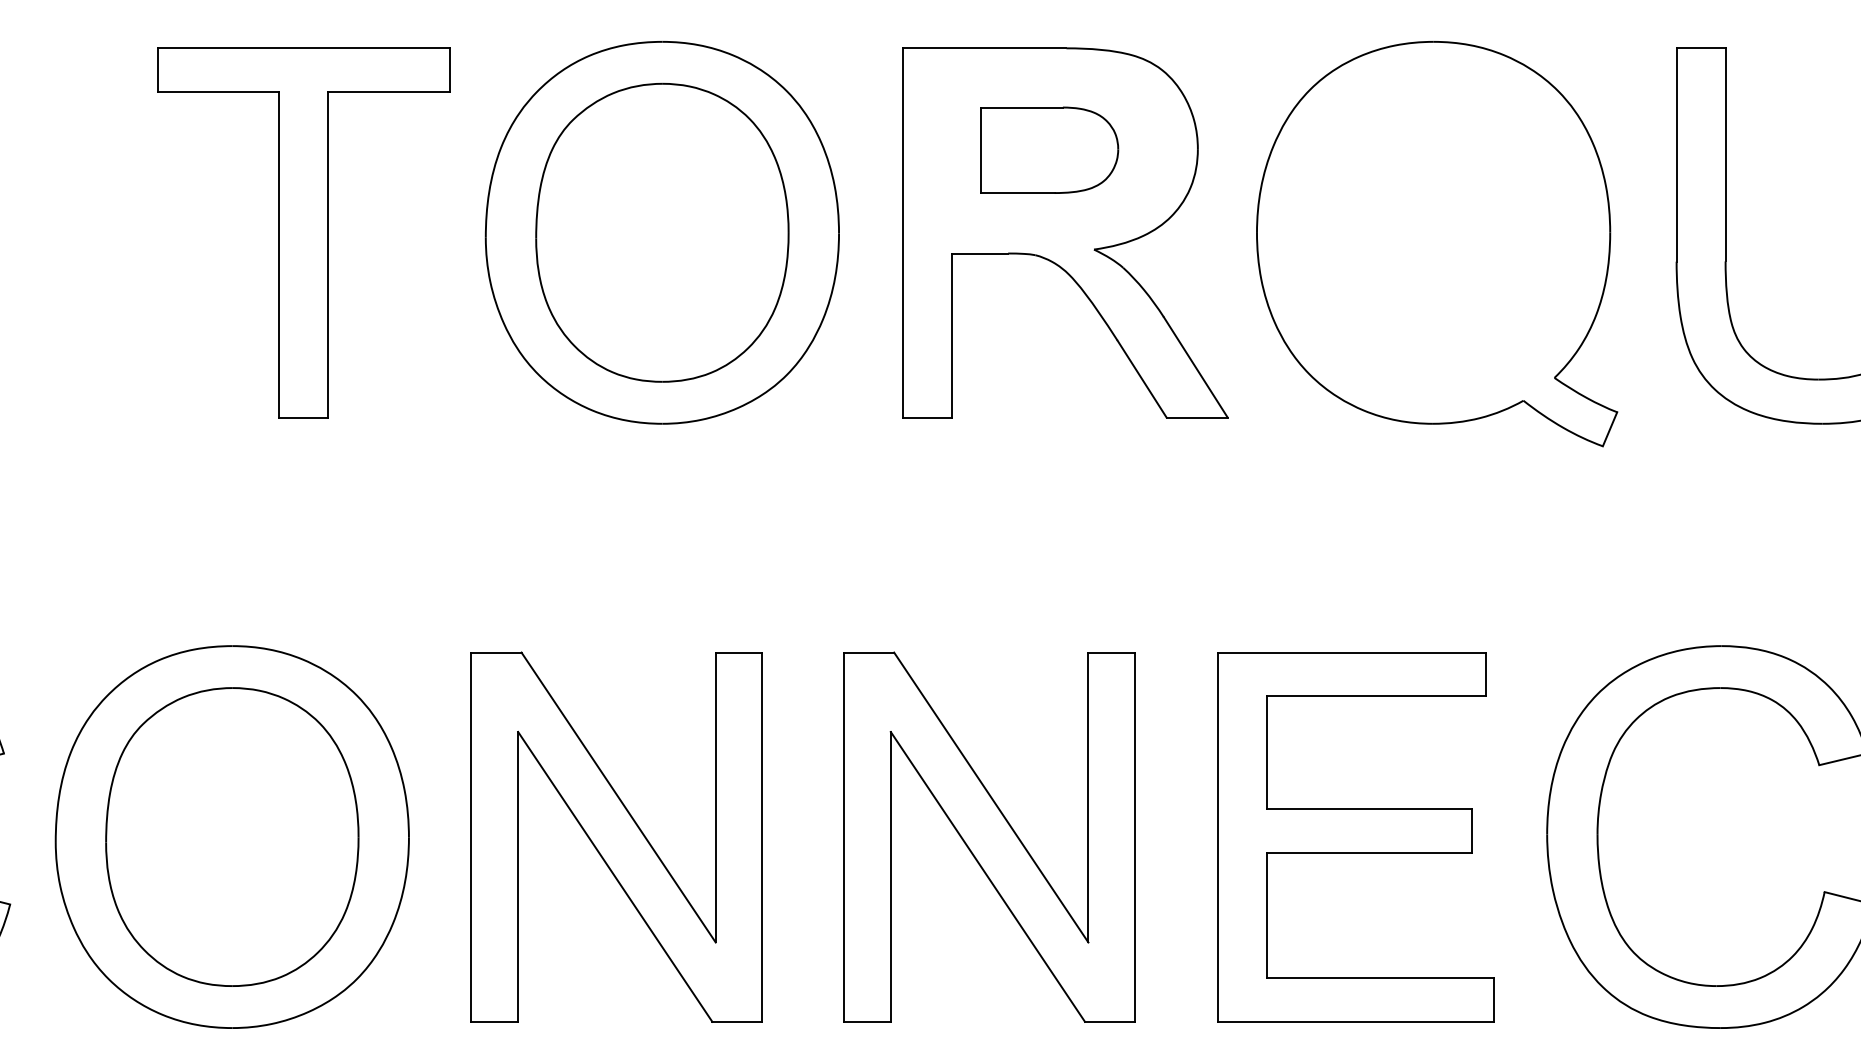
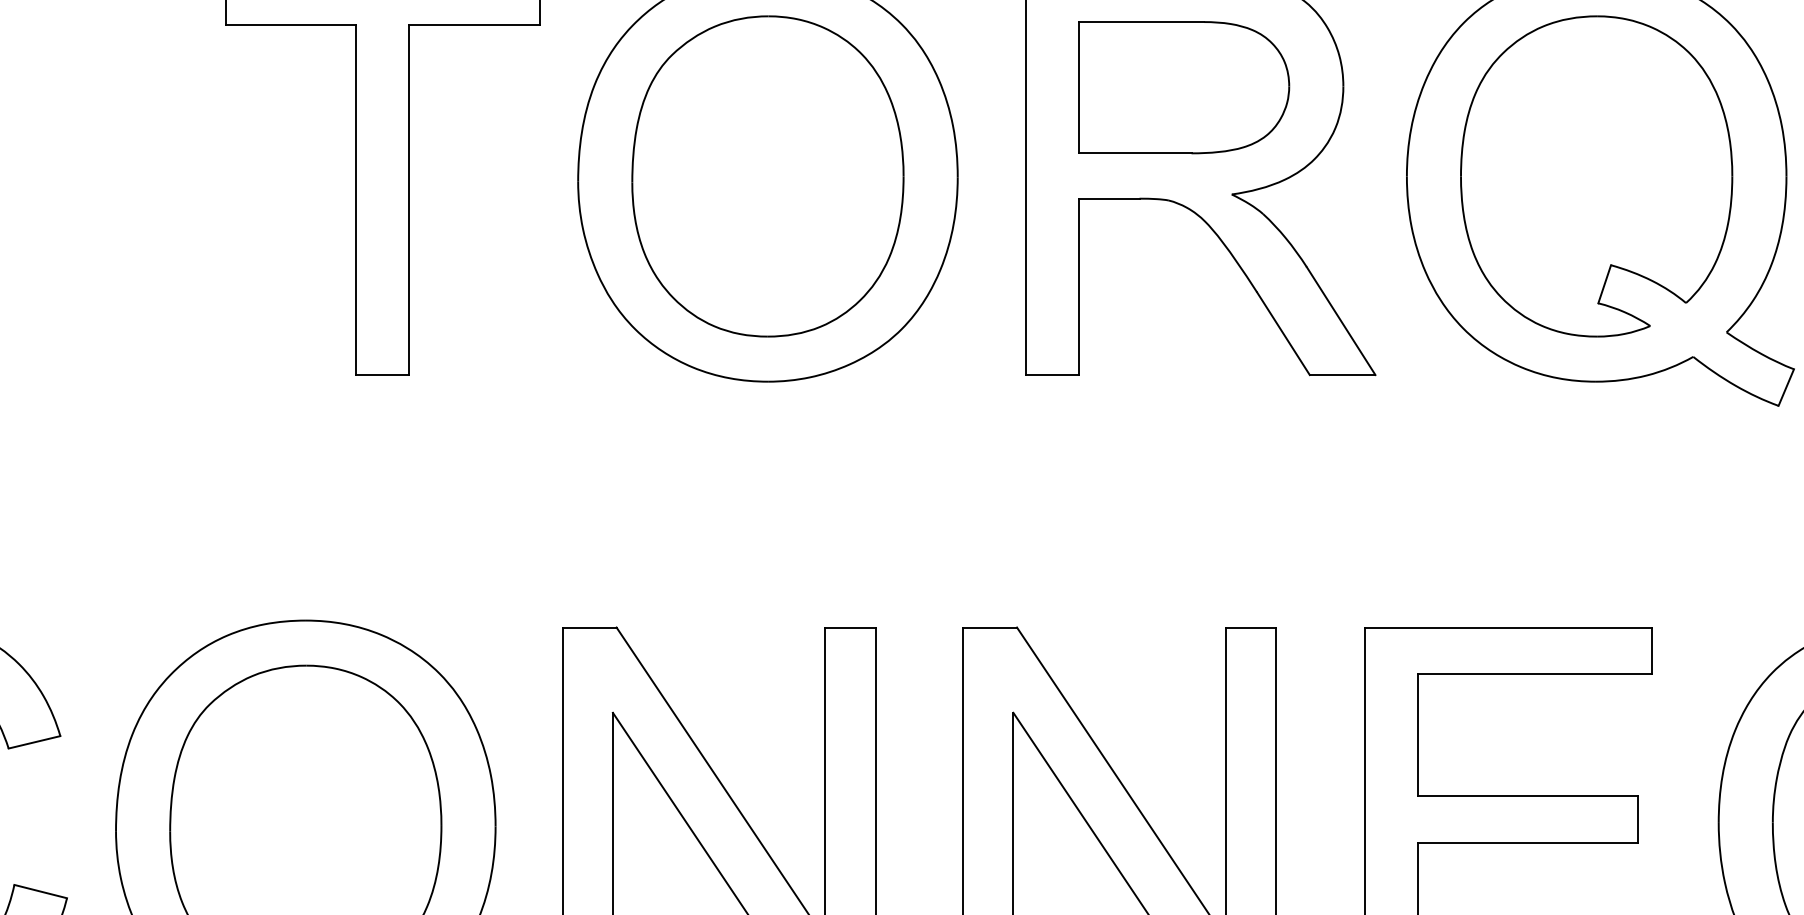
part: (1049, 150) -> (1183, 87), size x1.43
part: (1433, 232) -> (1596, 176), added

